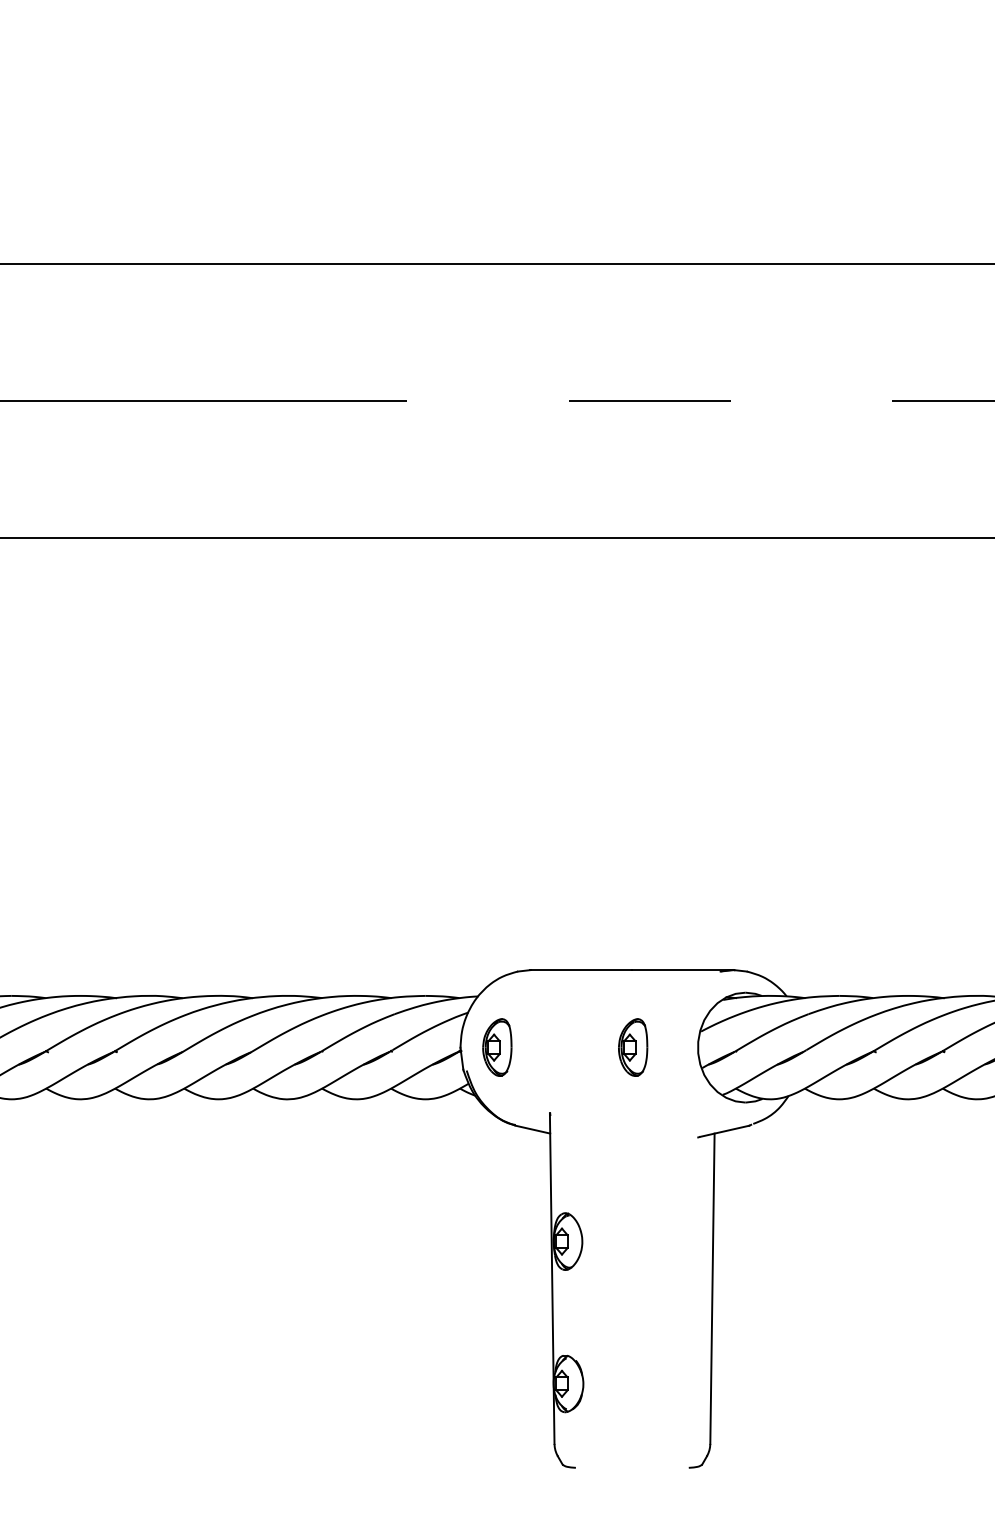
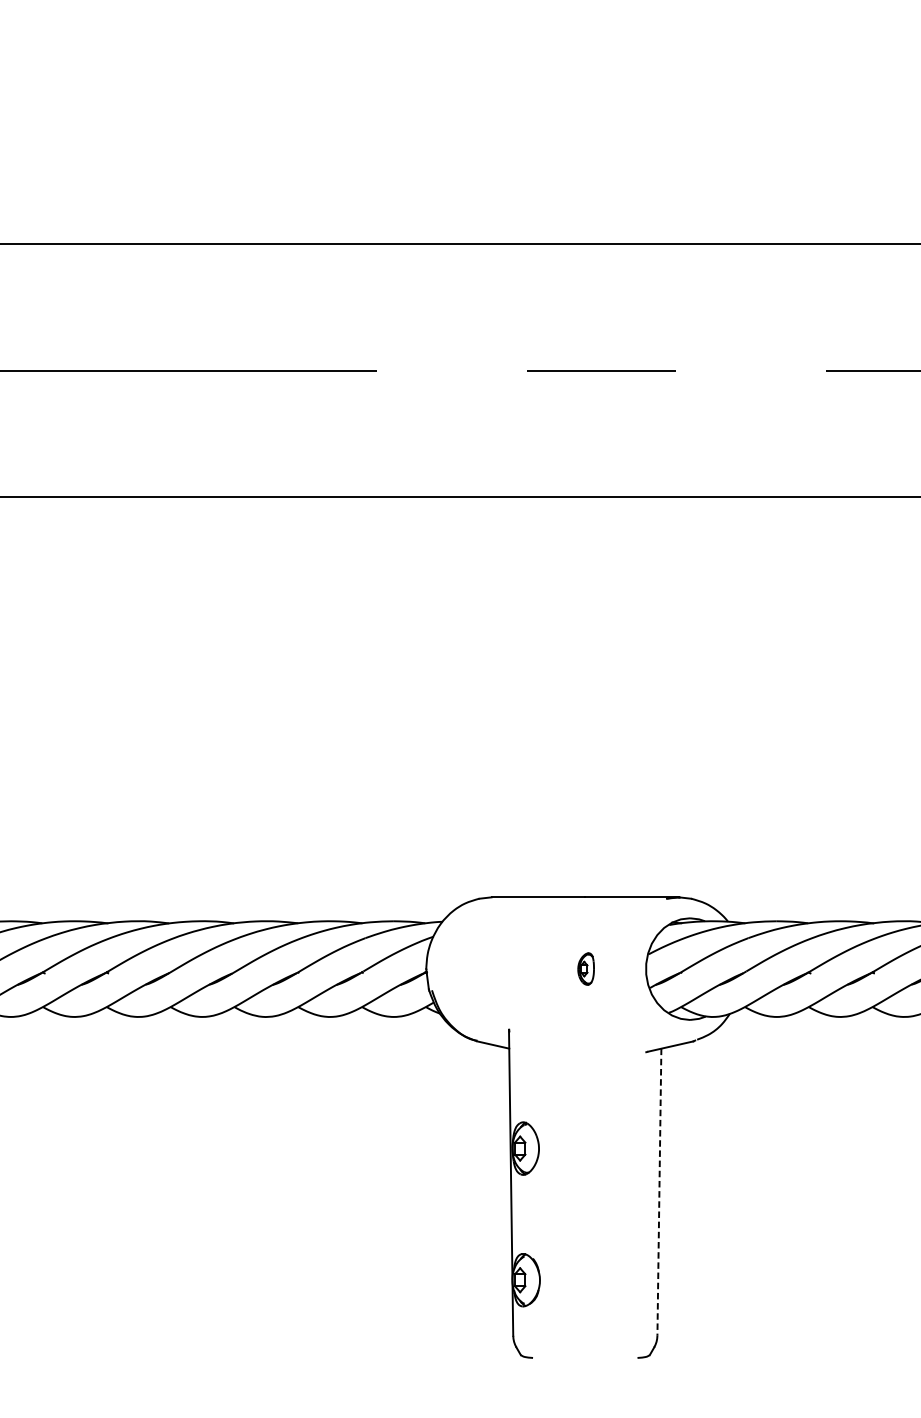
part: (497, 1047) -> (460, 969), removed
part: (633, 1047) -> (586, 969), size x0.6
line: (712, 1289) -> (659, 1192), solid -> dashed

